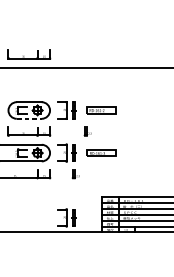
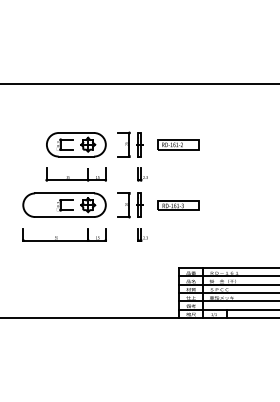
part: (28, 54) -> (75, 65), removed
line: (29, 118) -> (76, 156), dashed -> solid
part: (87, 131) -> (142, 174), moved
part: (67, 218) -> (130, 297), removed

